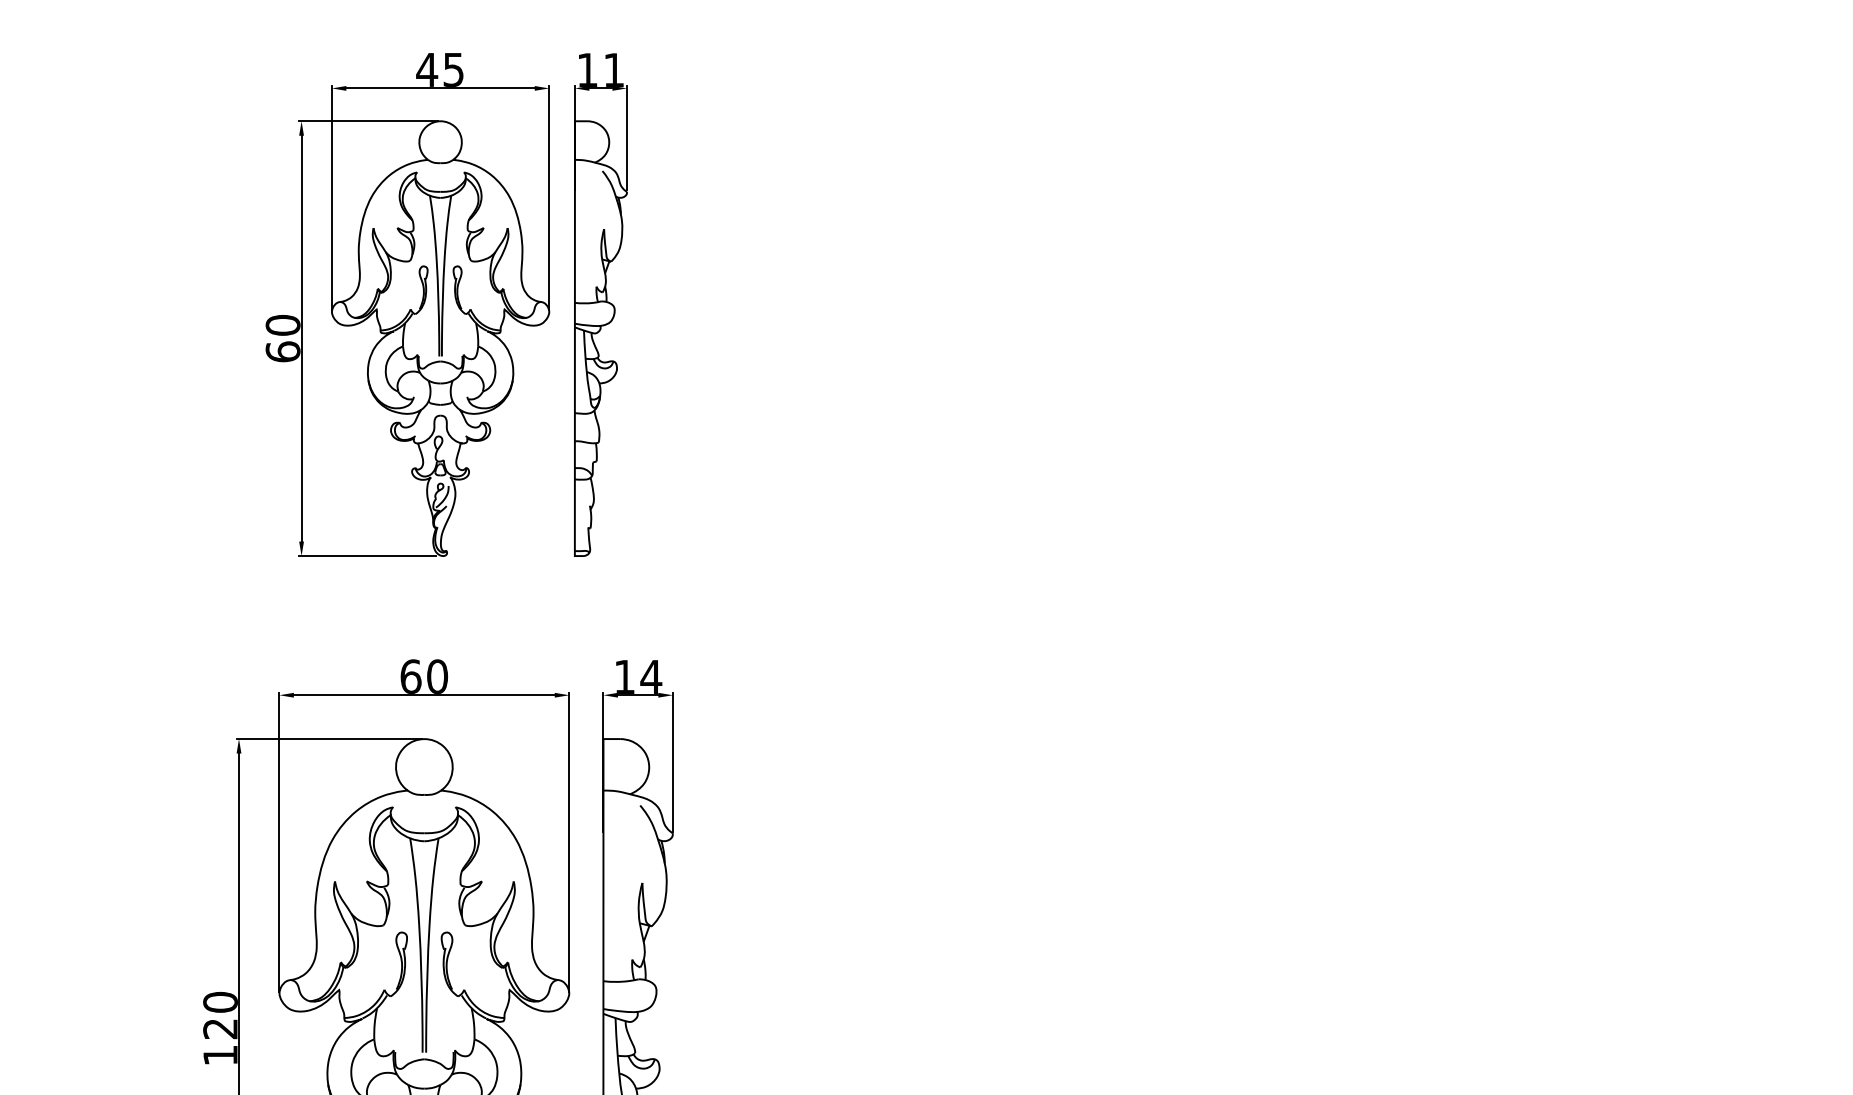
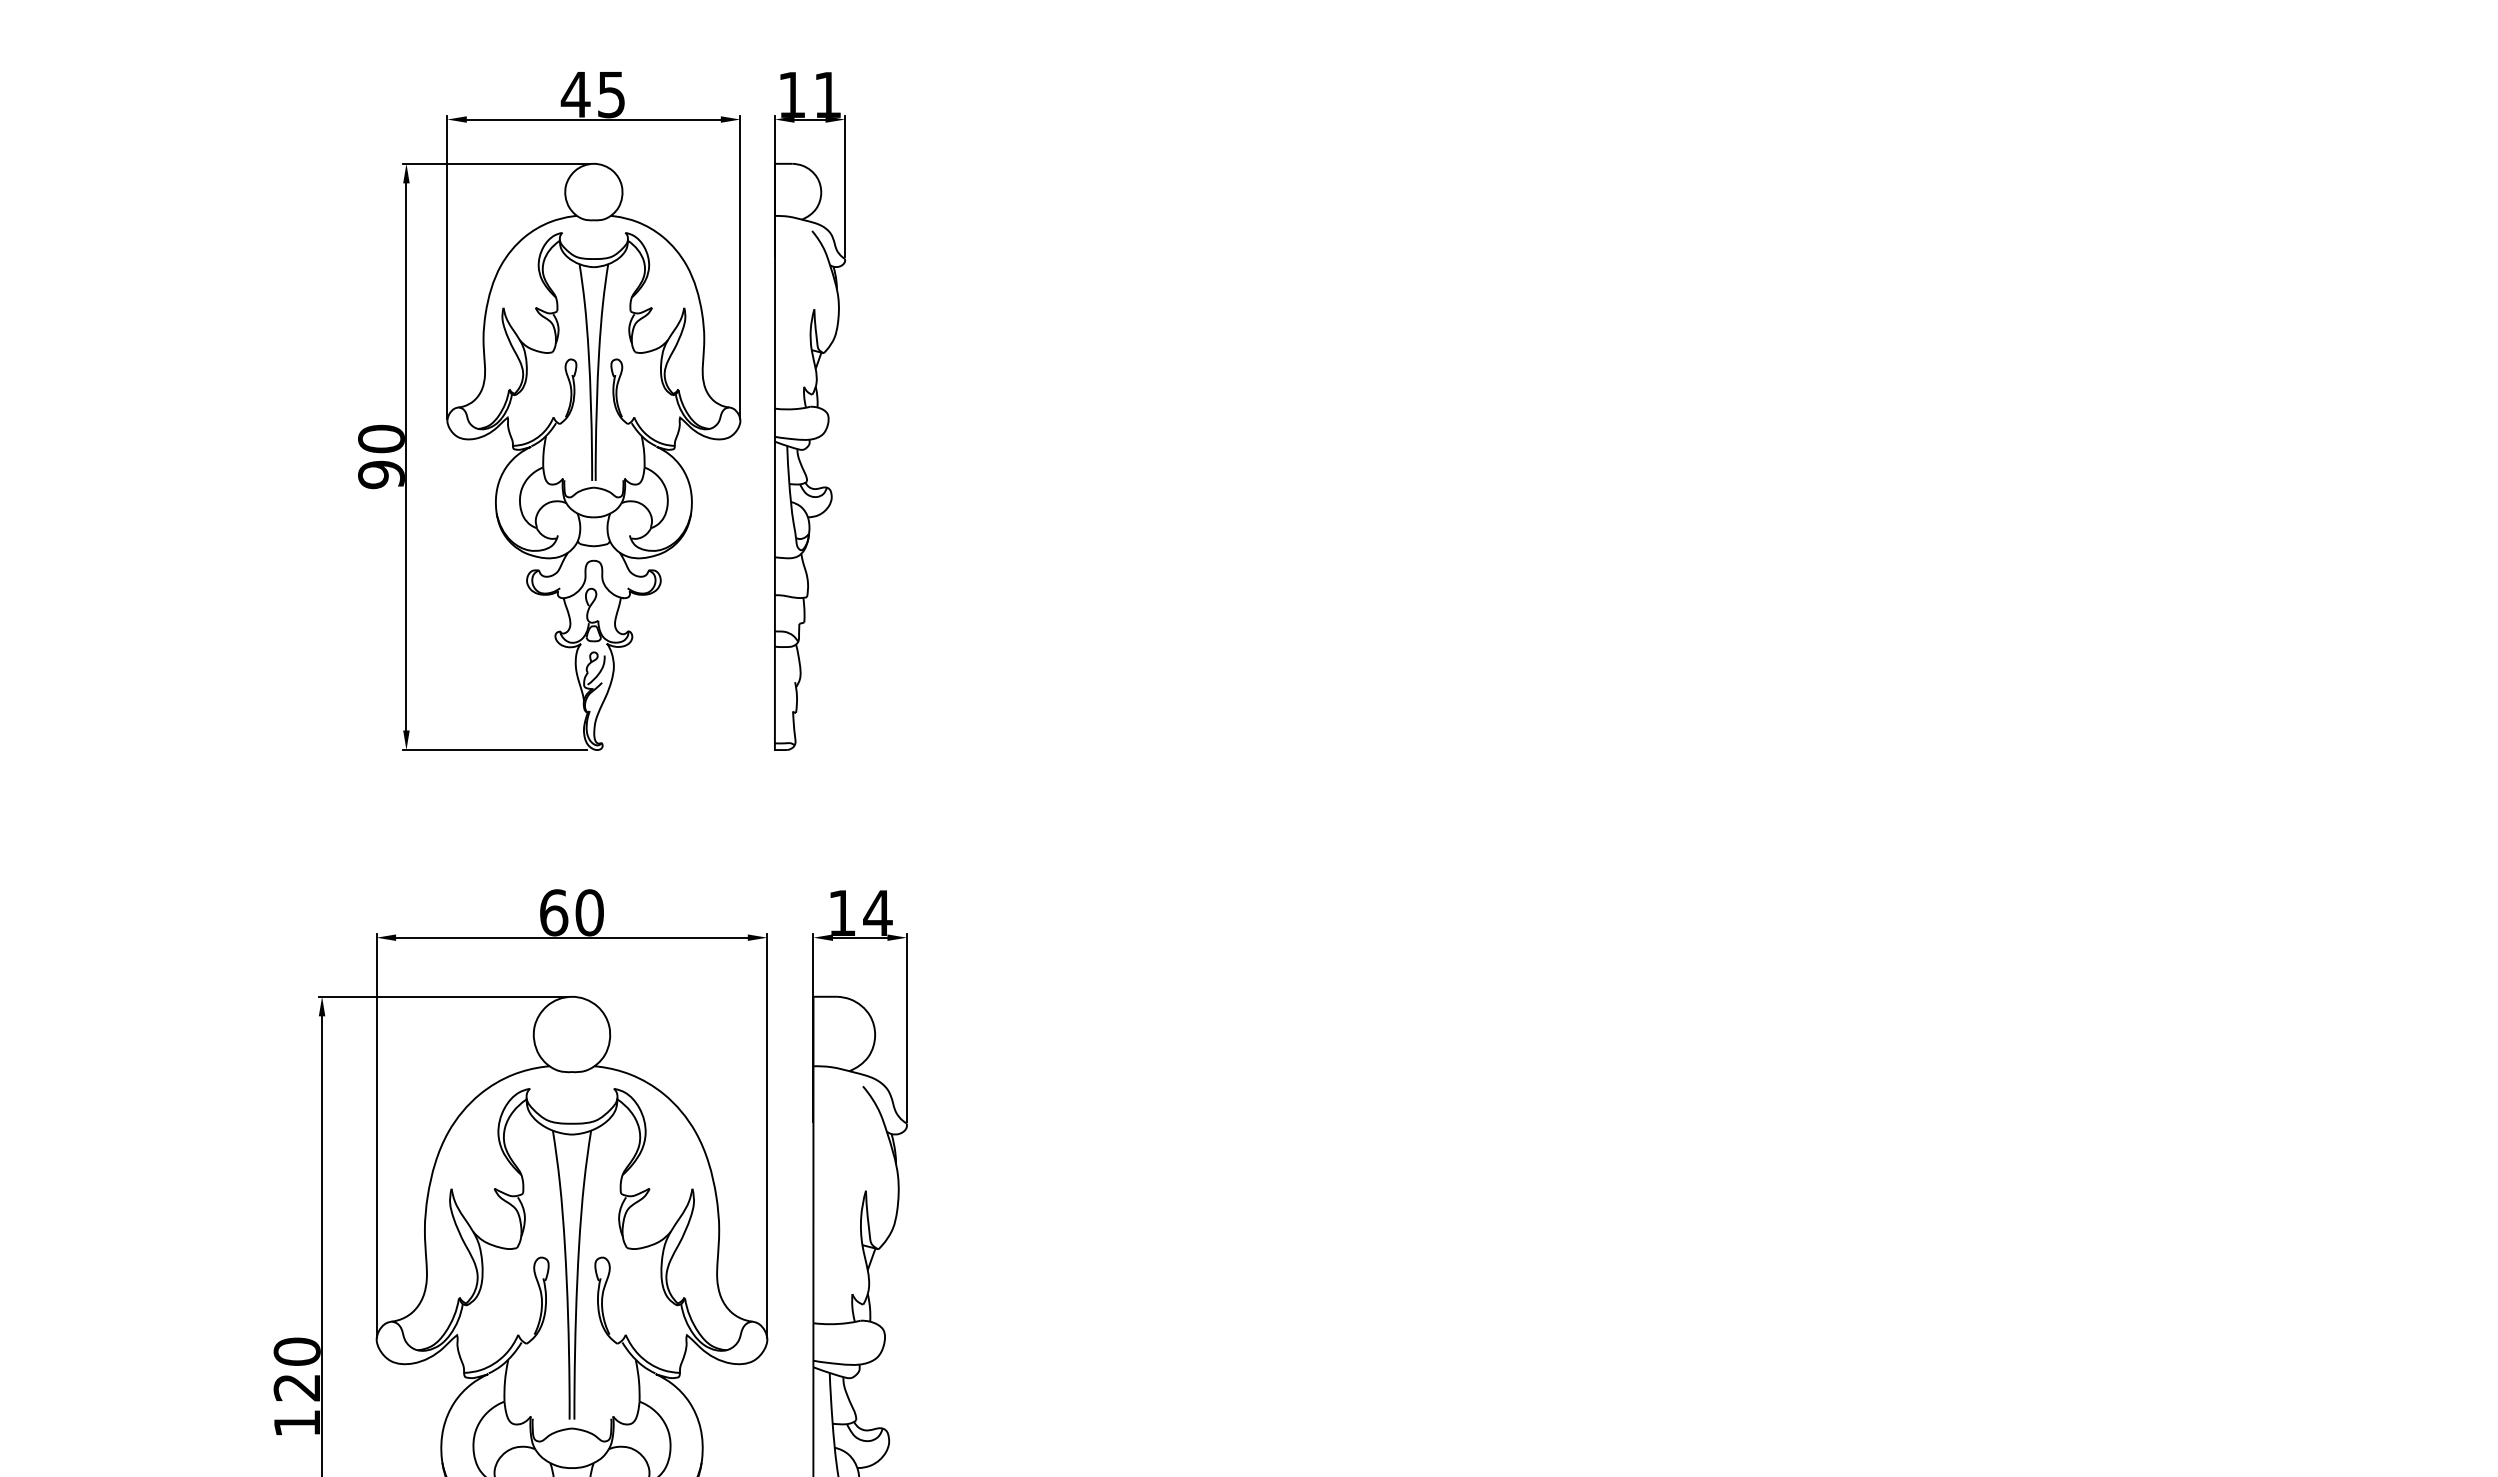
text: (283, 351) -> (381, 474), 60 -> 90

